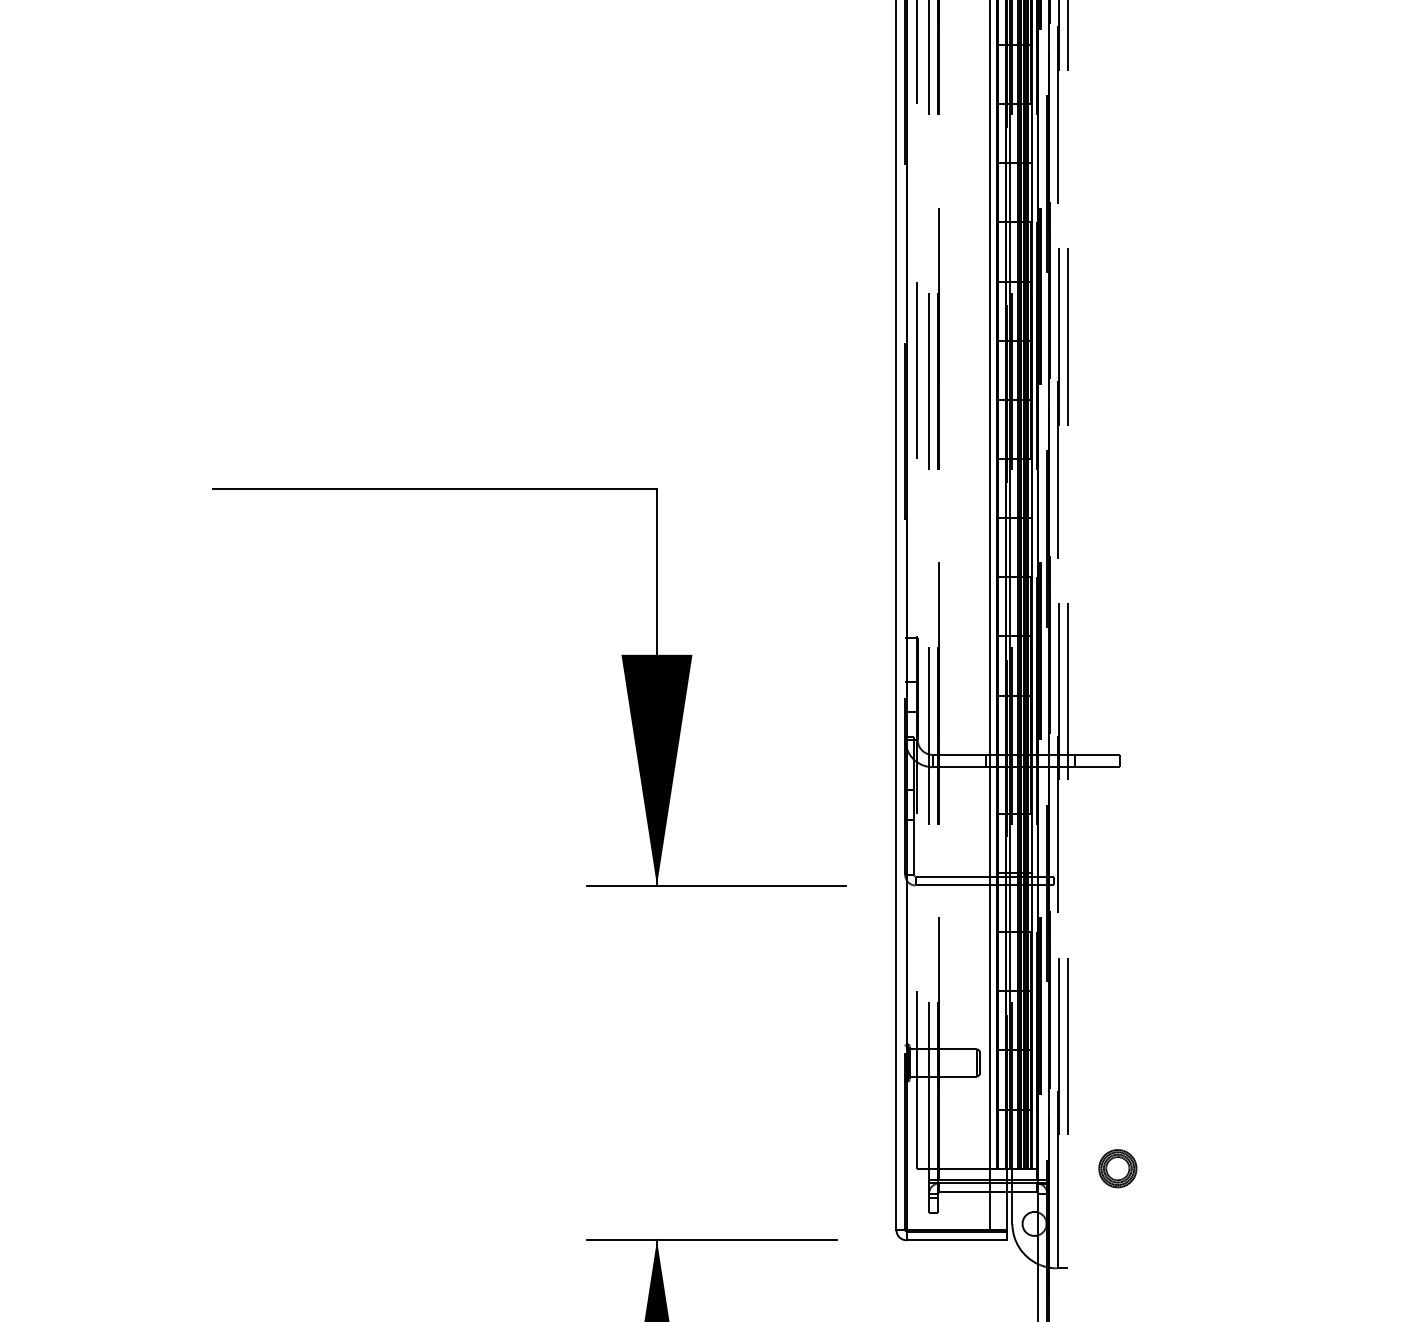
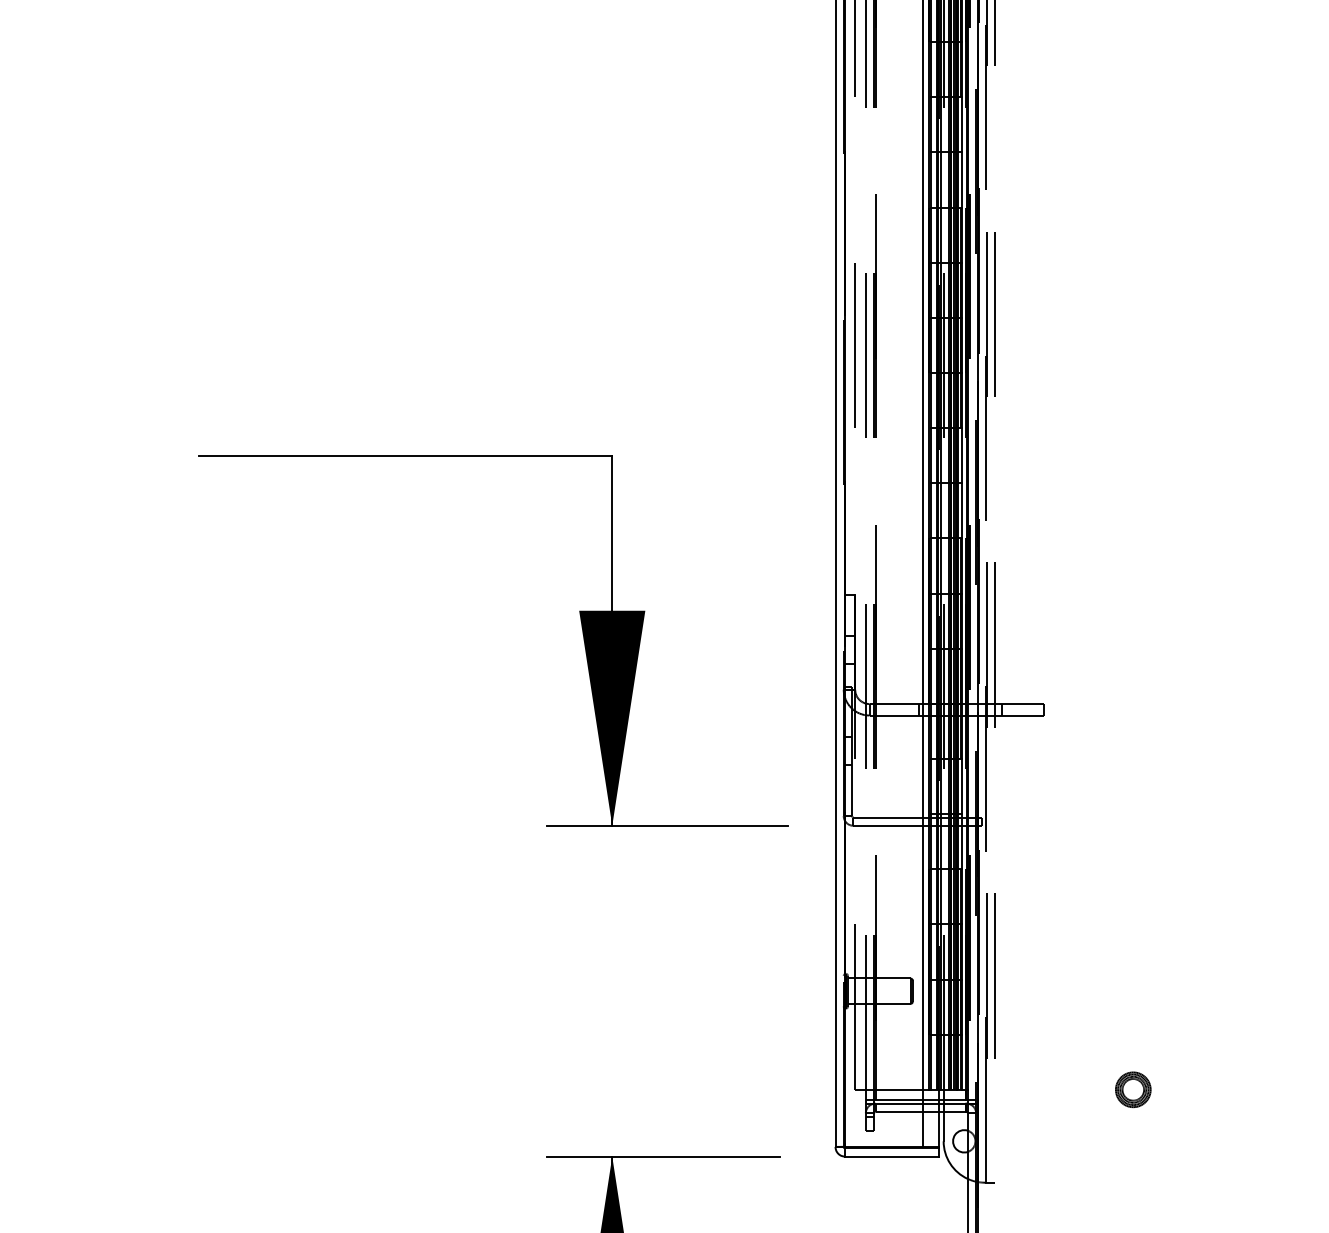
part: (1117, 1168) -> (1132, 1089), moved

